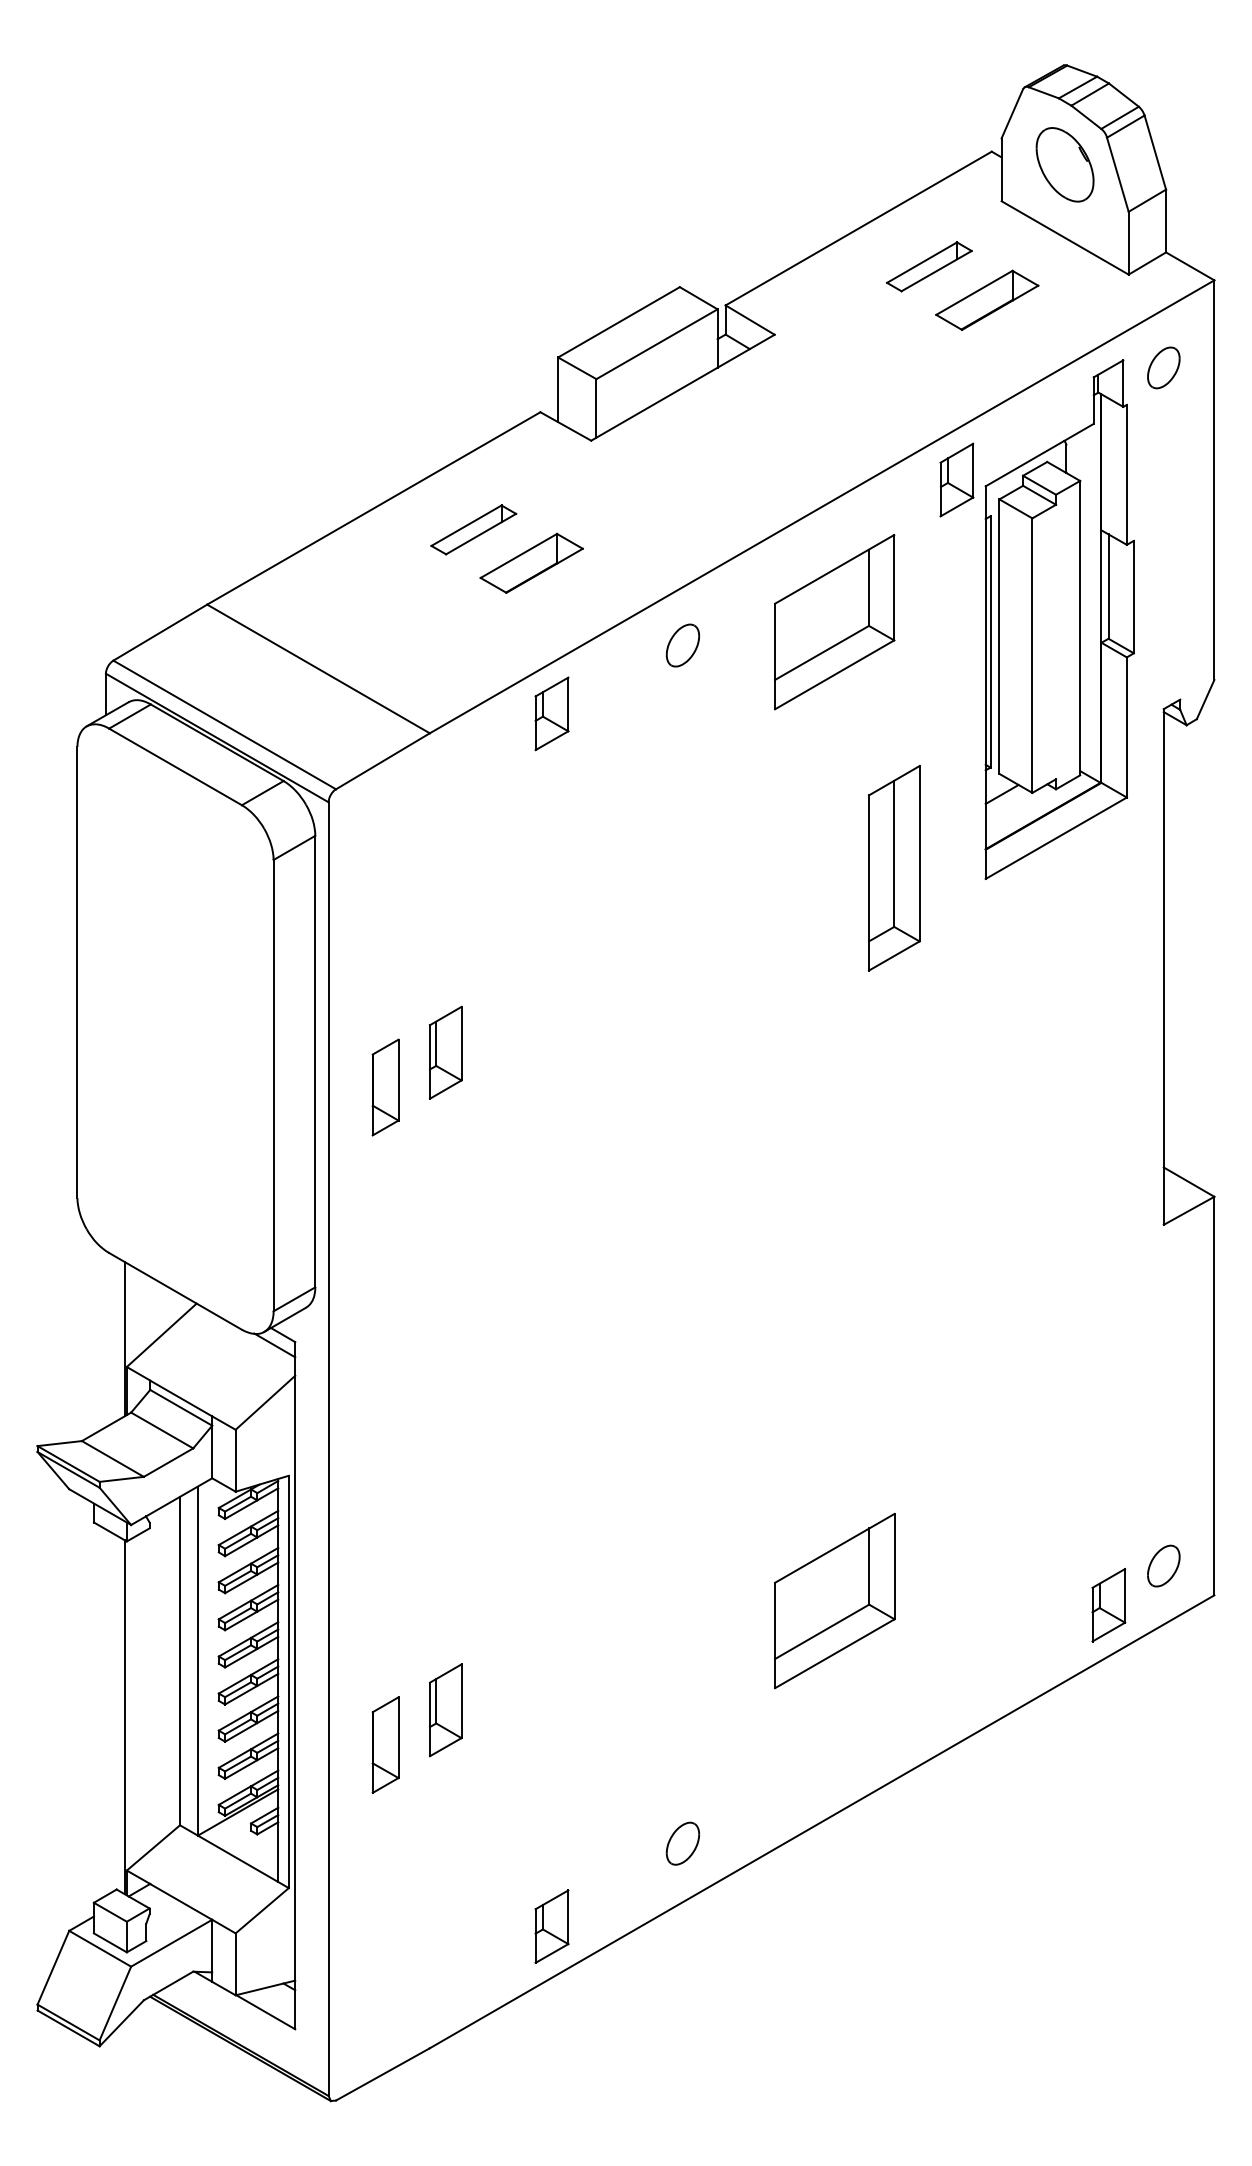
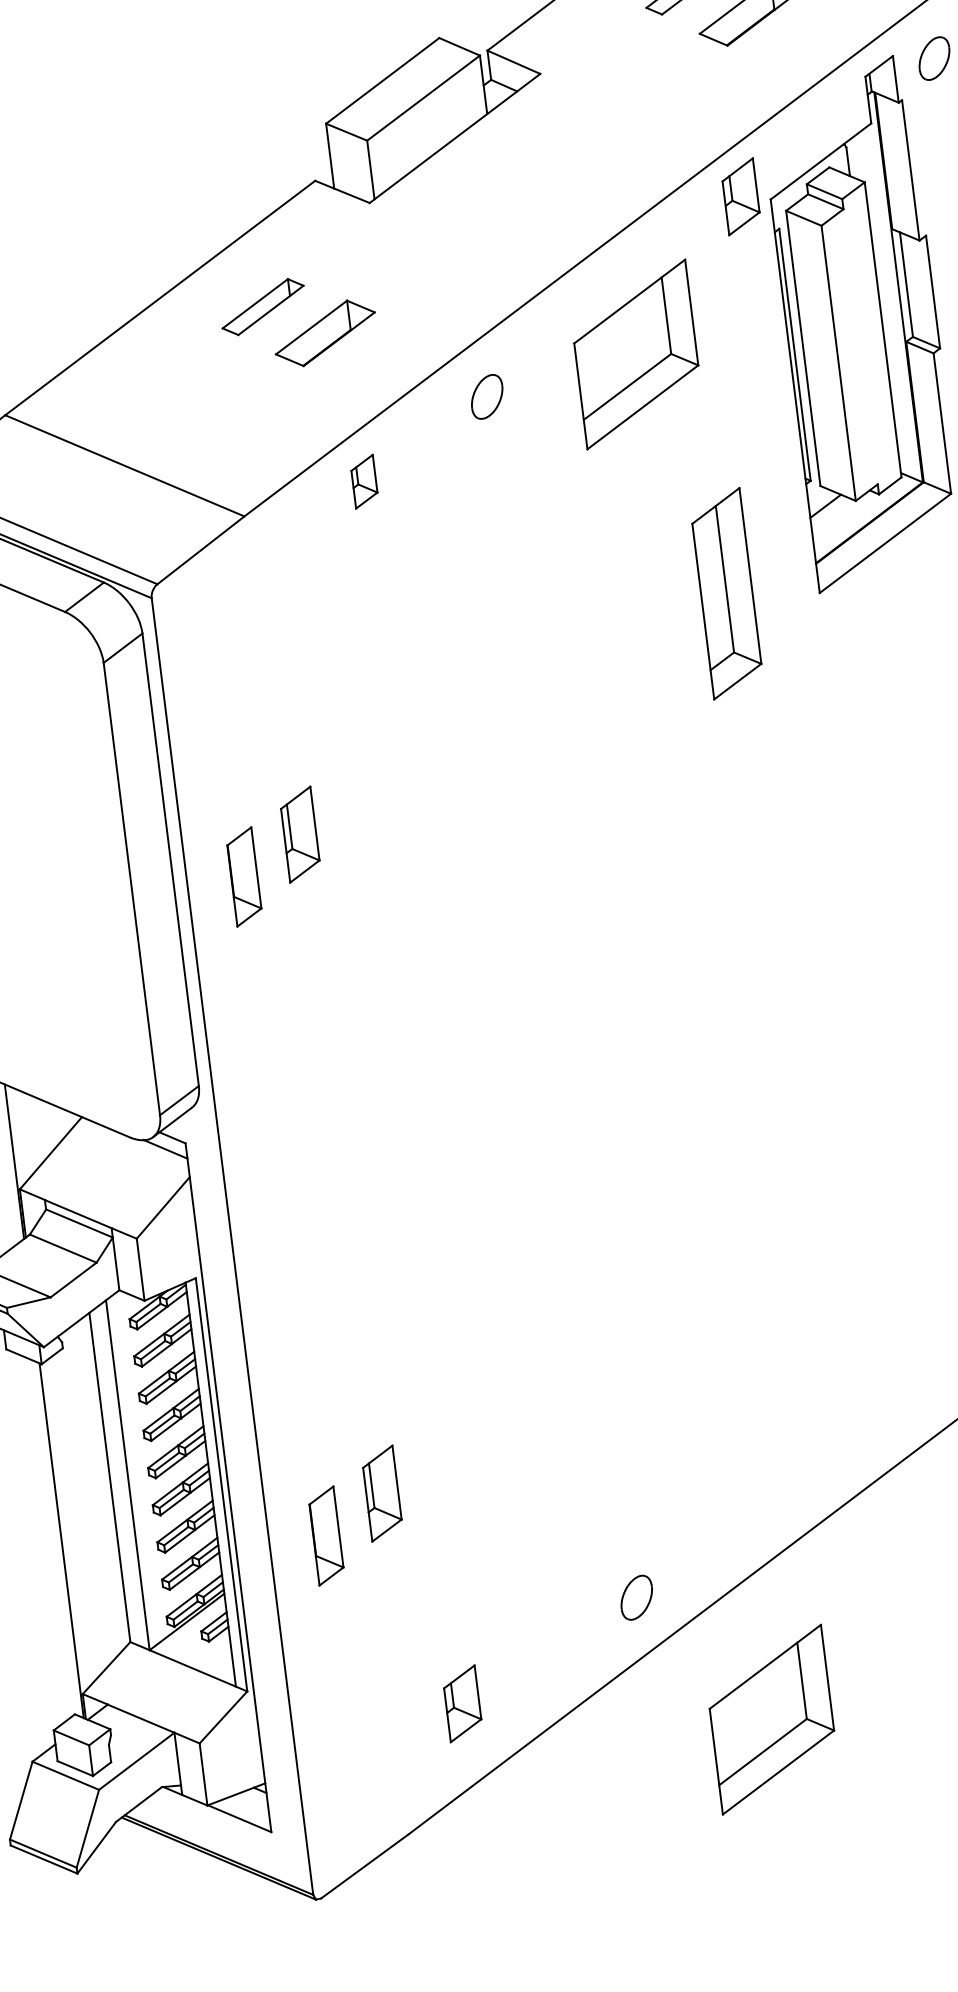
part: (551, 713) -> (363, 481), size x0.7
part: (834, 1600) -> (771, 1719), moved
part: (551, 1926) -> (462, 1703), moved

